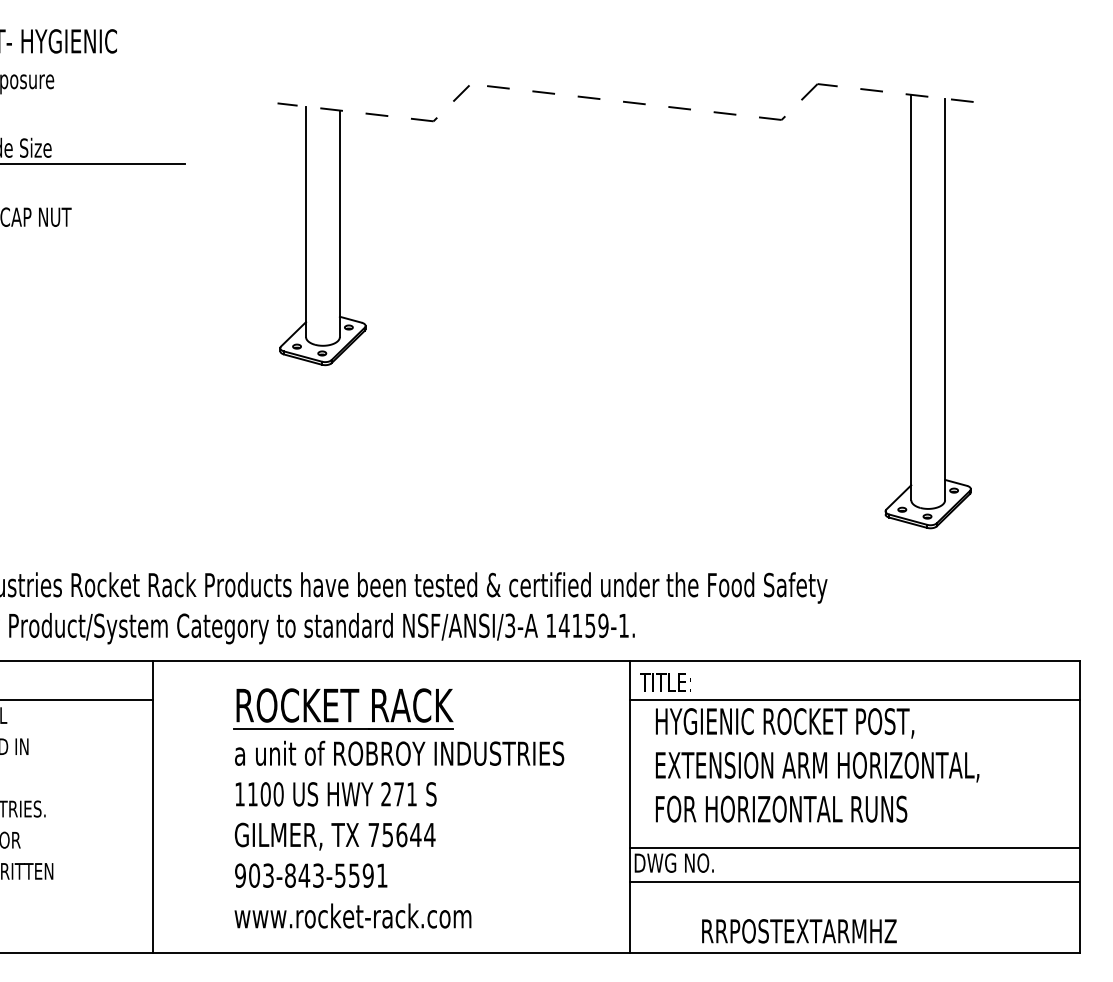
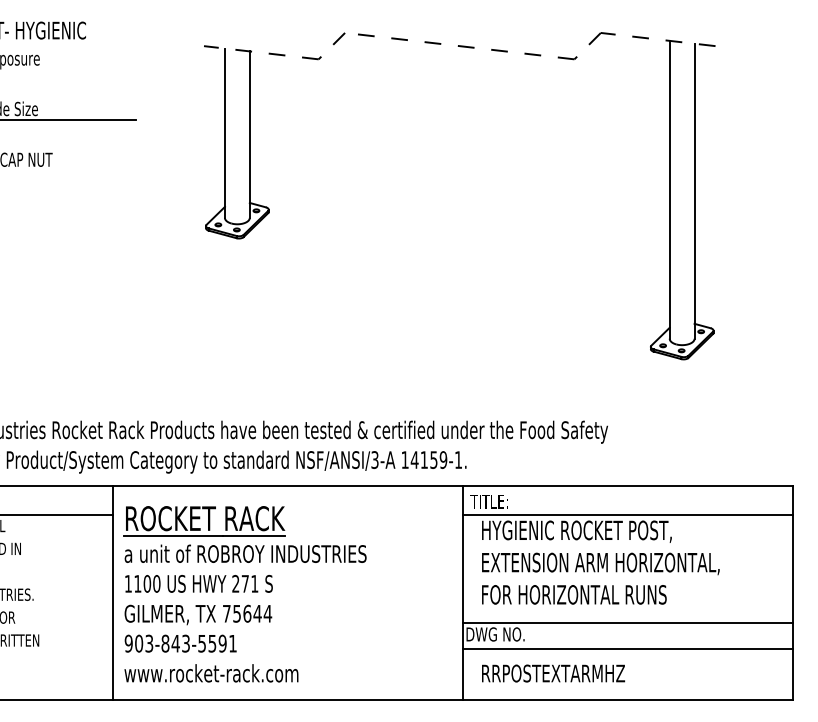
part: (340, 224) -> (250, 135), moved
part: (910, 306) -> (669, 196), moved
part: (397, 808) -> (244, 594), moved
text: (799, 931) -> (553, 673), moved

